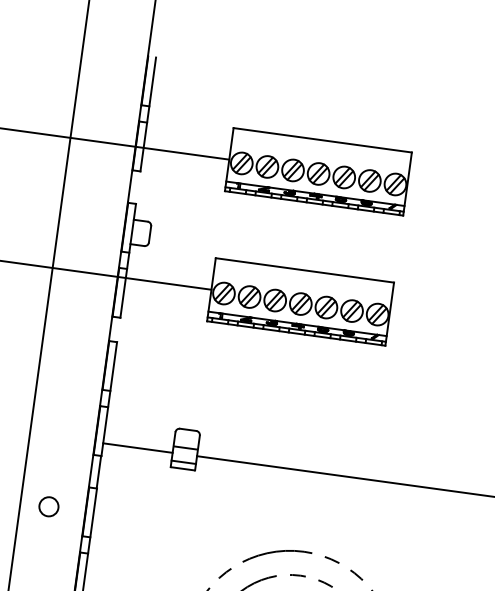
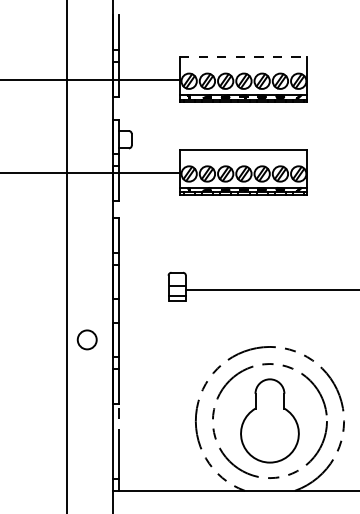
line: (322, 140) -> (243, 57), solid -> dashed
line: (137, 448) -> (143, 290), removed
circle: (48, 506) -> (86, 339), size x1.4

